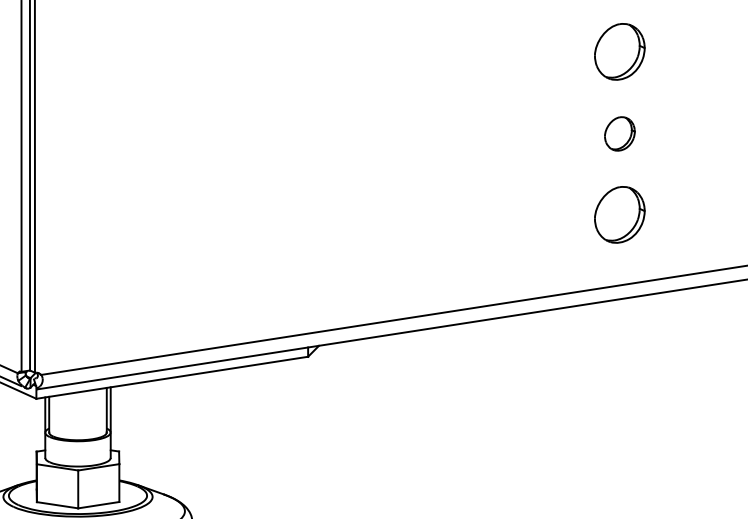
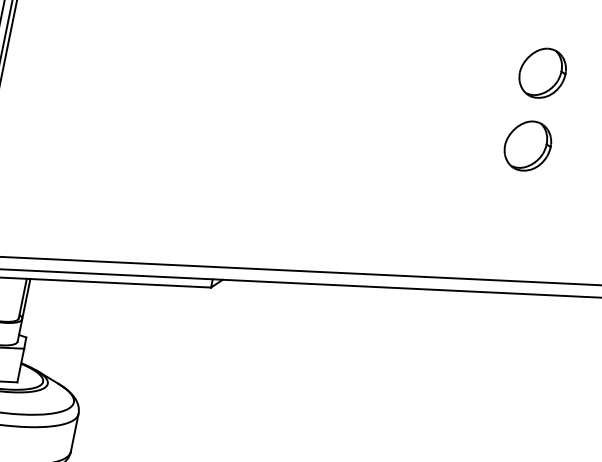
part: (619, 133) -> (527, 145), size x1.67
part: (619, 214) -> (513, 217), removed

